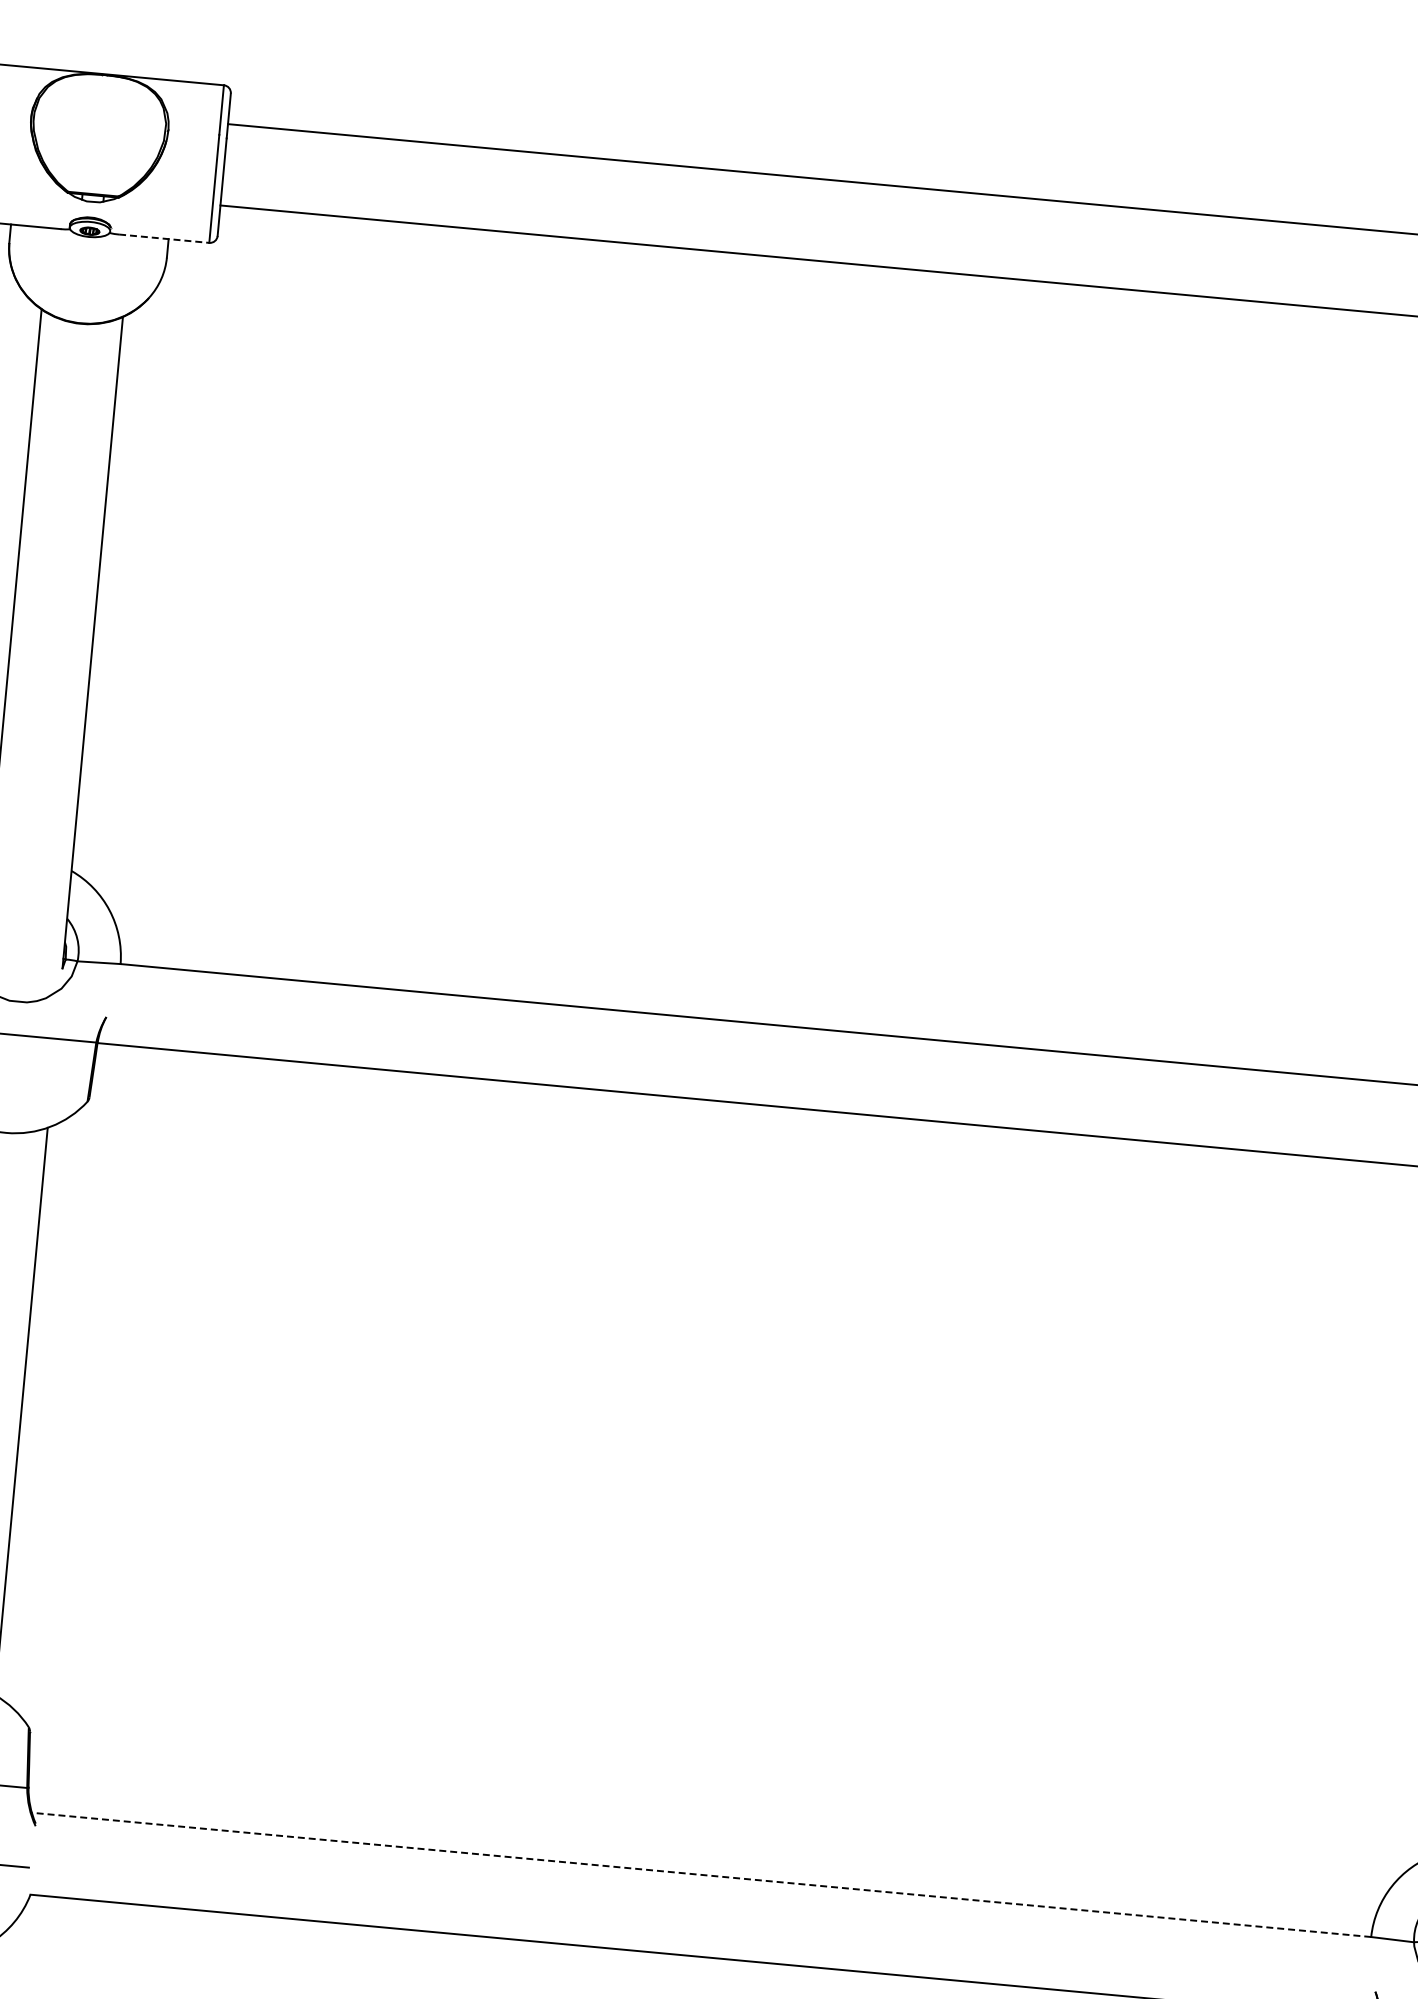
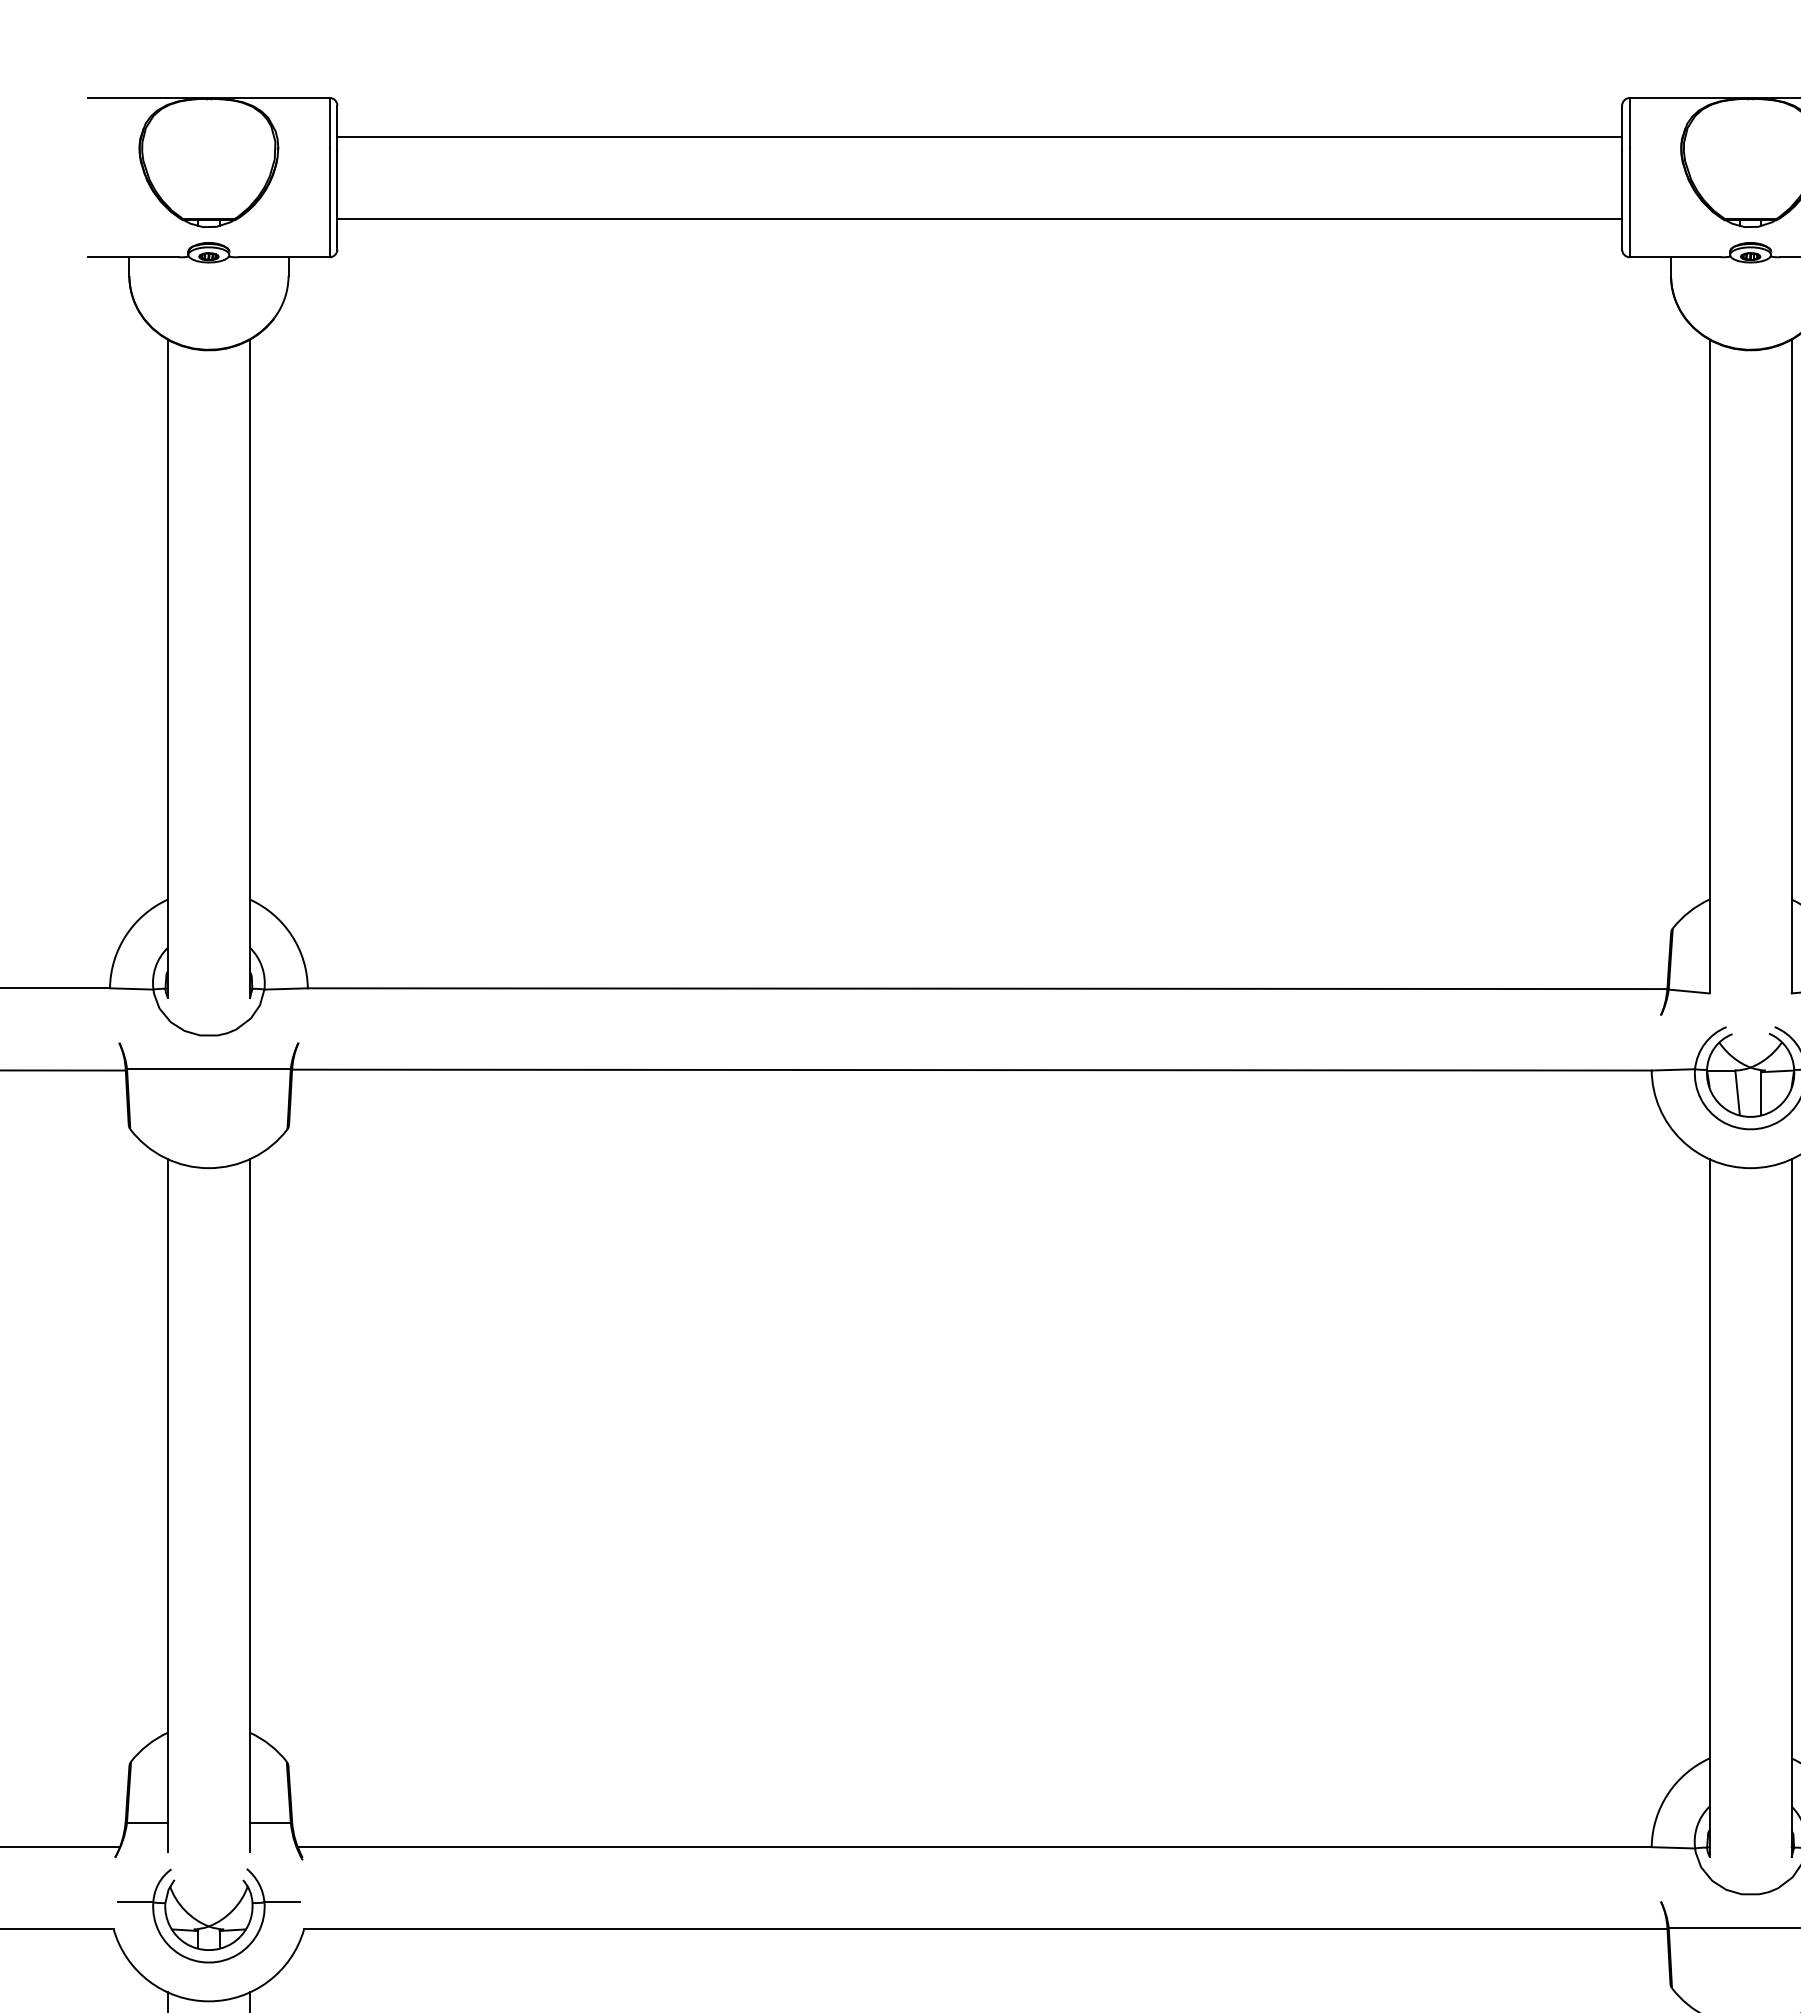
line: (164, 238) -> (284, 257), dashed -> solid
line: (701, 1875) -> (974, 1847), dashed -> solid

